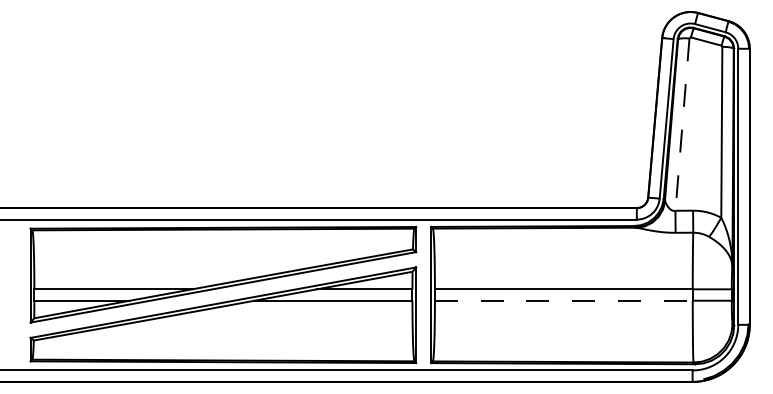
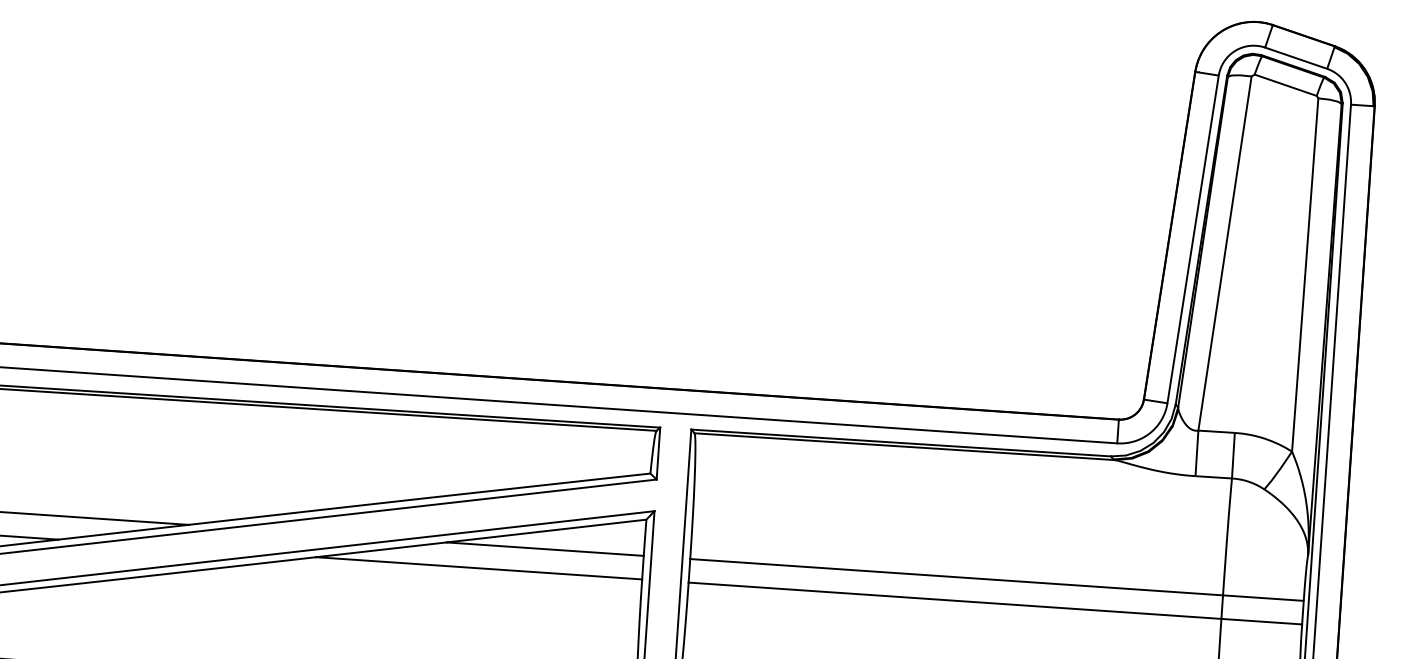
line: (682, 125) -> (1224, 255), dashed -> solid
line: (563, 300) -> (954, 600), dashed -> solid

